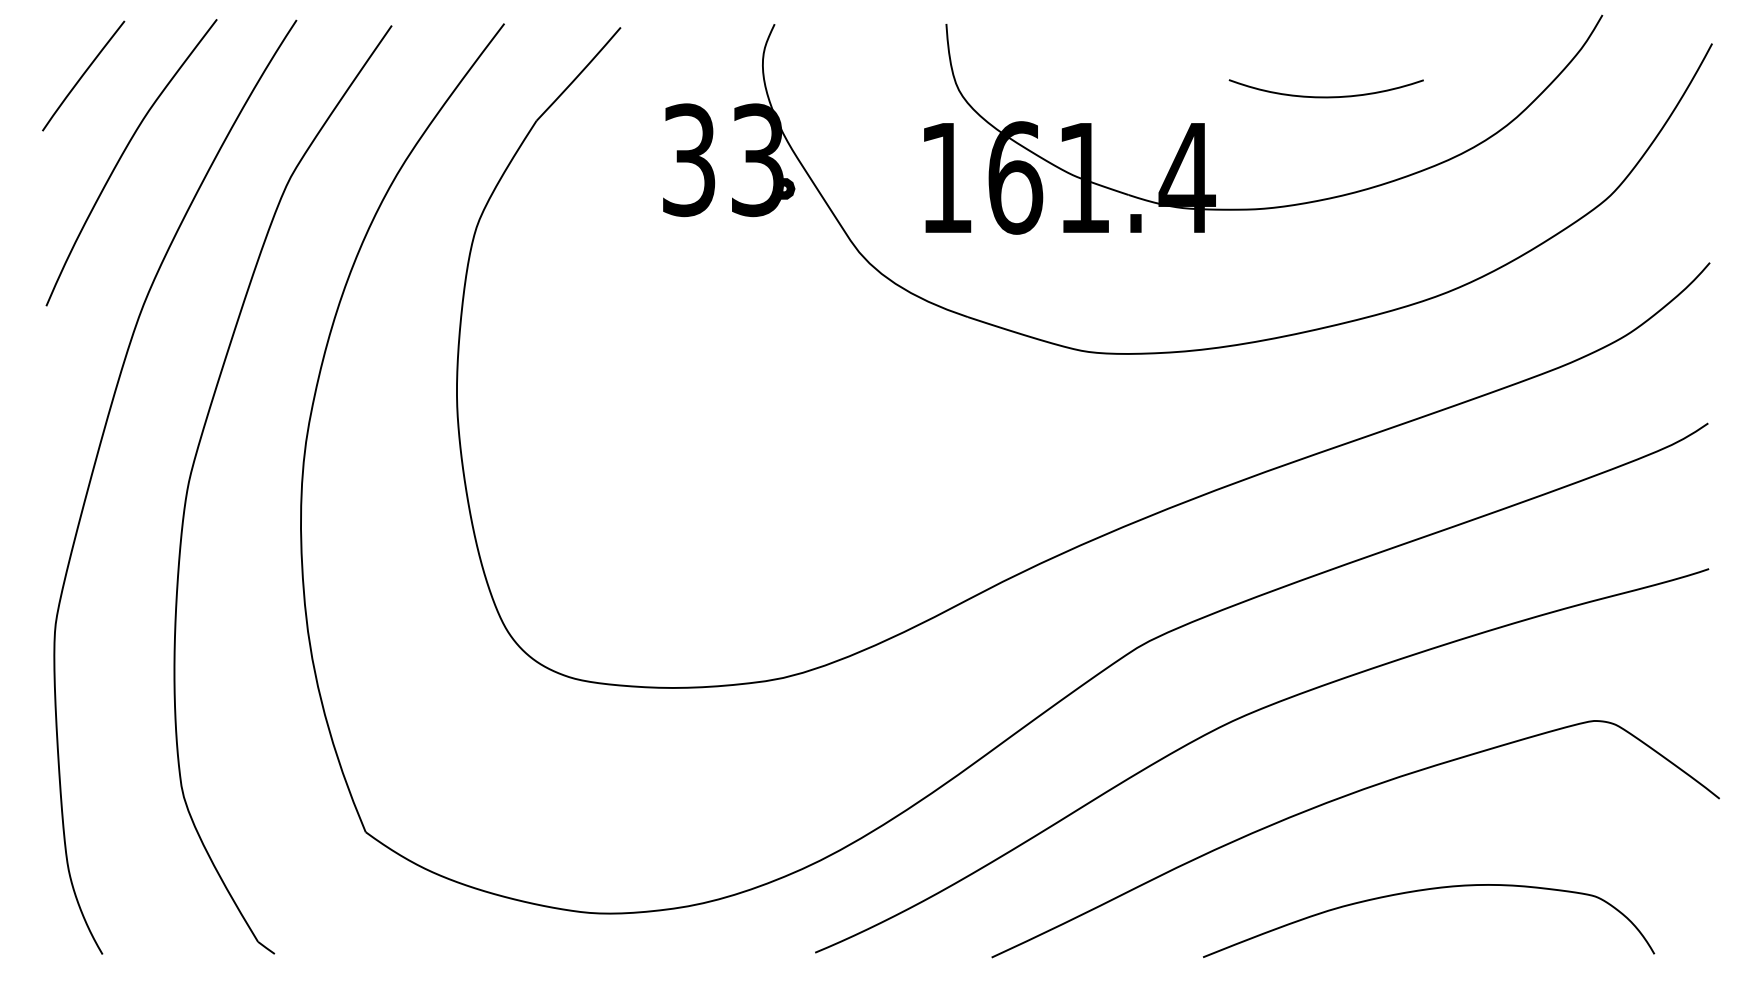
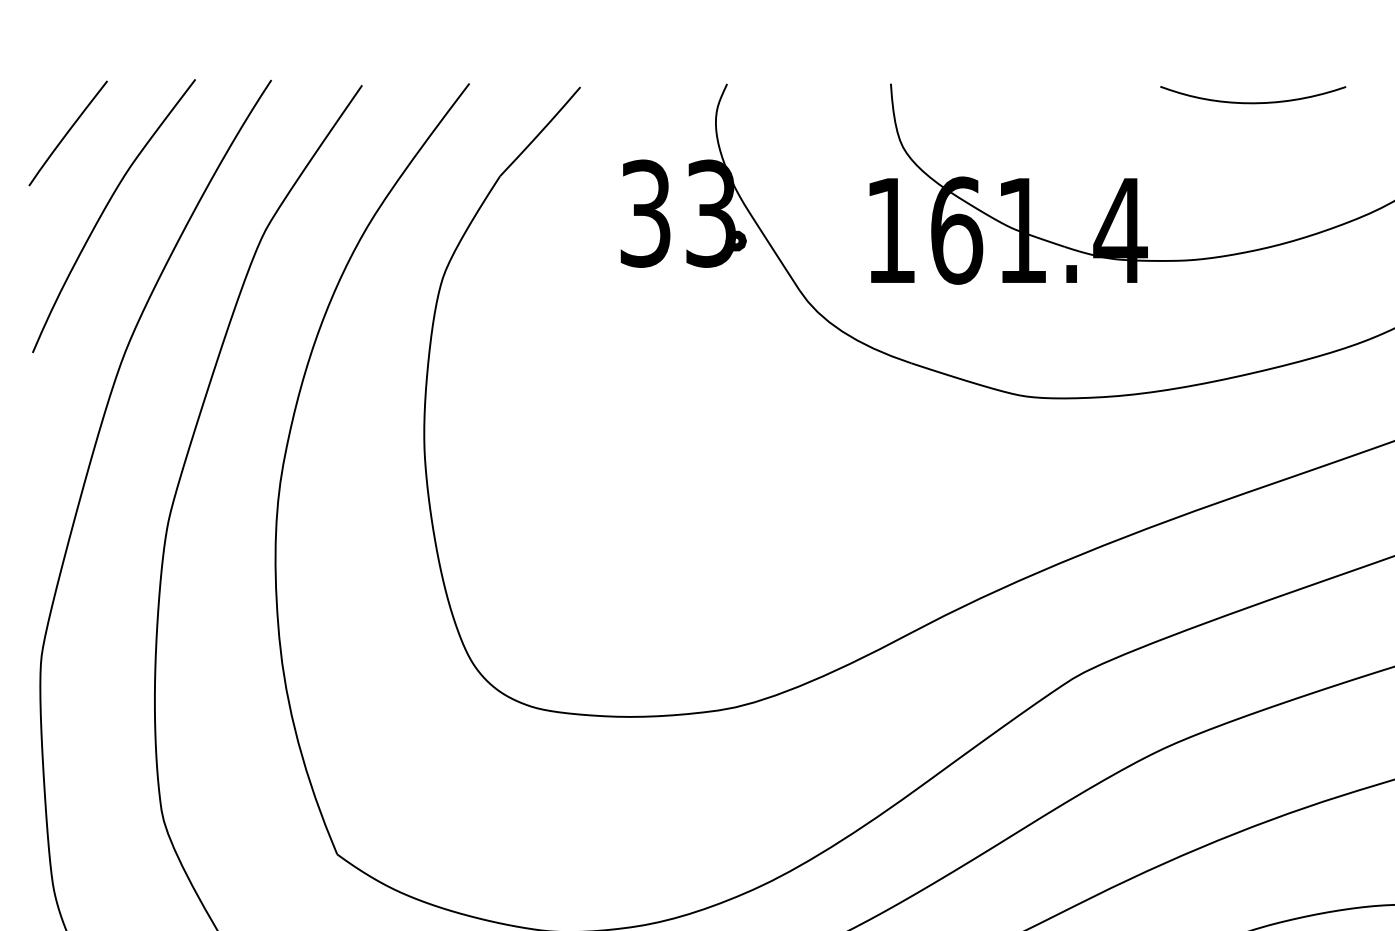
curve: (1325, 96) -> (1252, 102), moved

